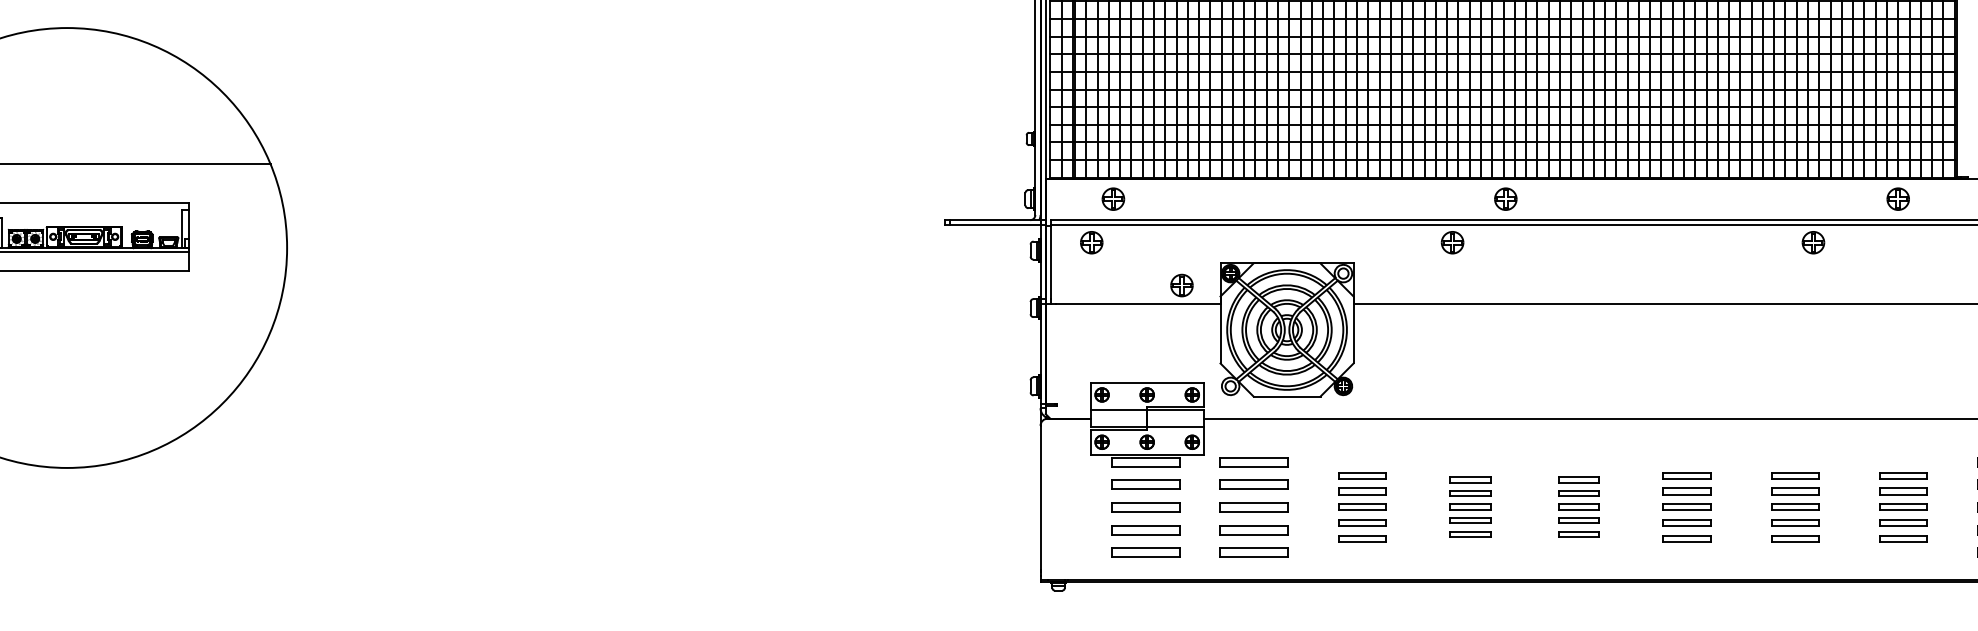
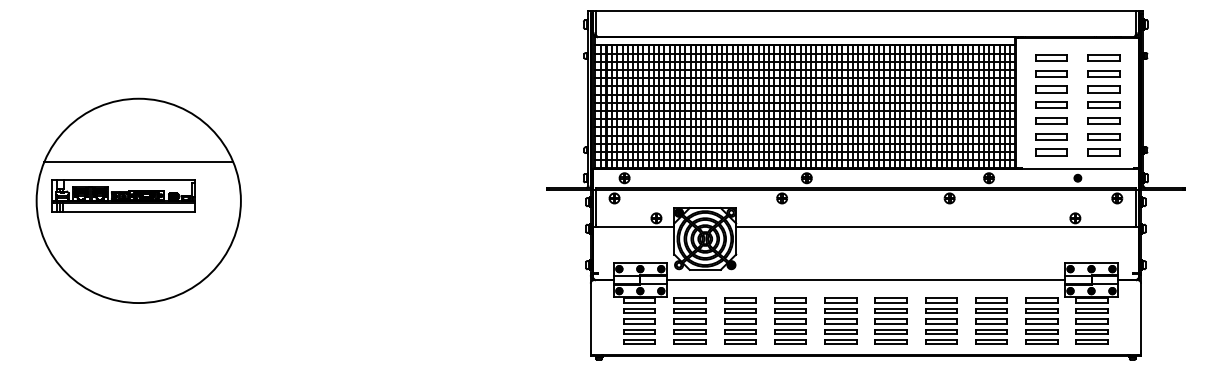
part: (1362, 505) -> (740, 320), size x1.43
part: (1470, 505) -> (790, 320), size x1.67
part: (1578, 505) -> (840, 320), size x1.67
part: (1685, 505) -> (890, 320), size x1.43
part: (1795, 505) -> (941, 320), size x1.43
part: (1903, 505) -> (991, 320), size x1.43

